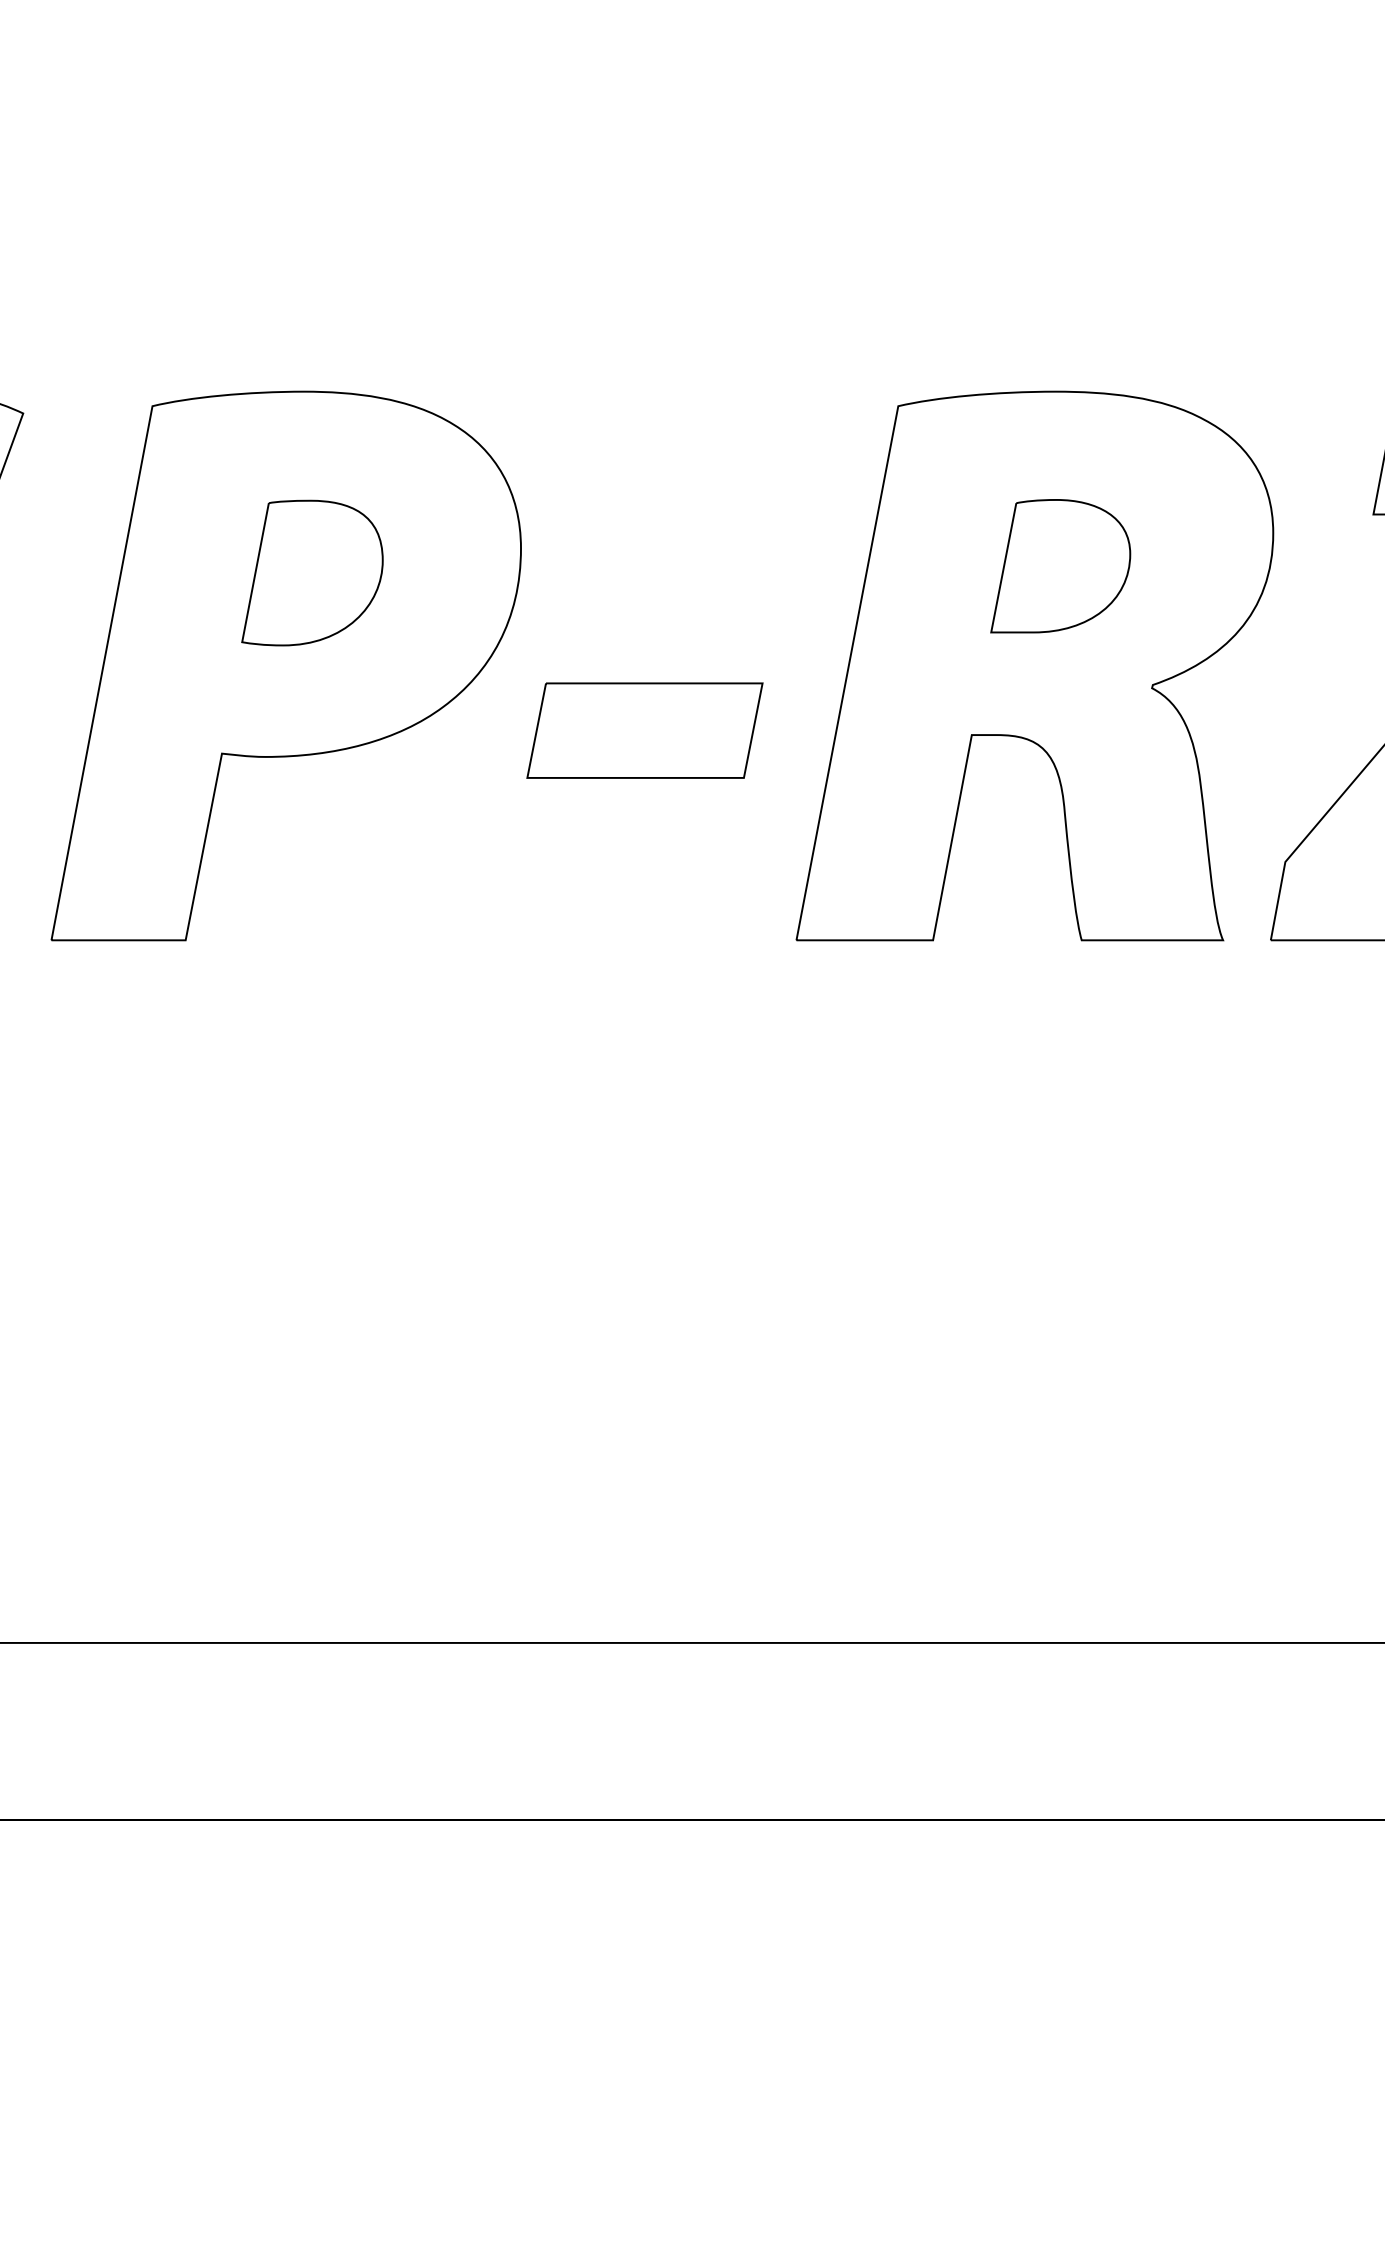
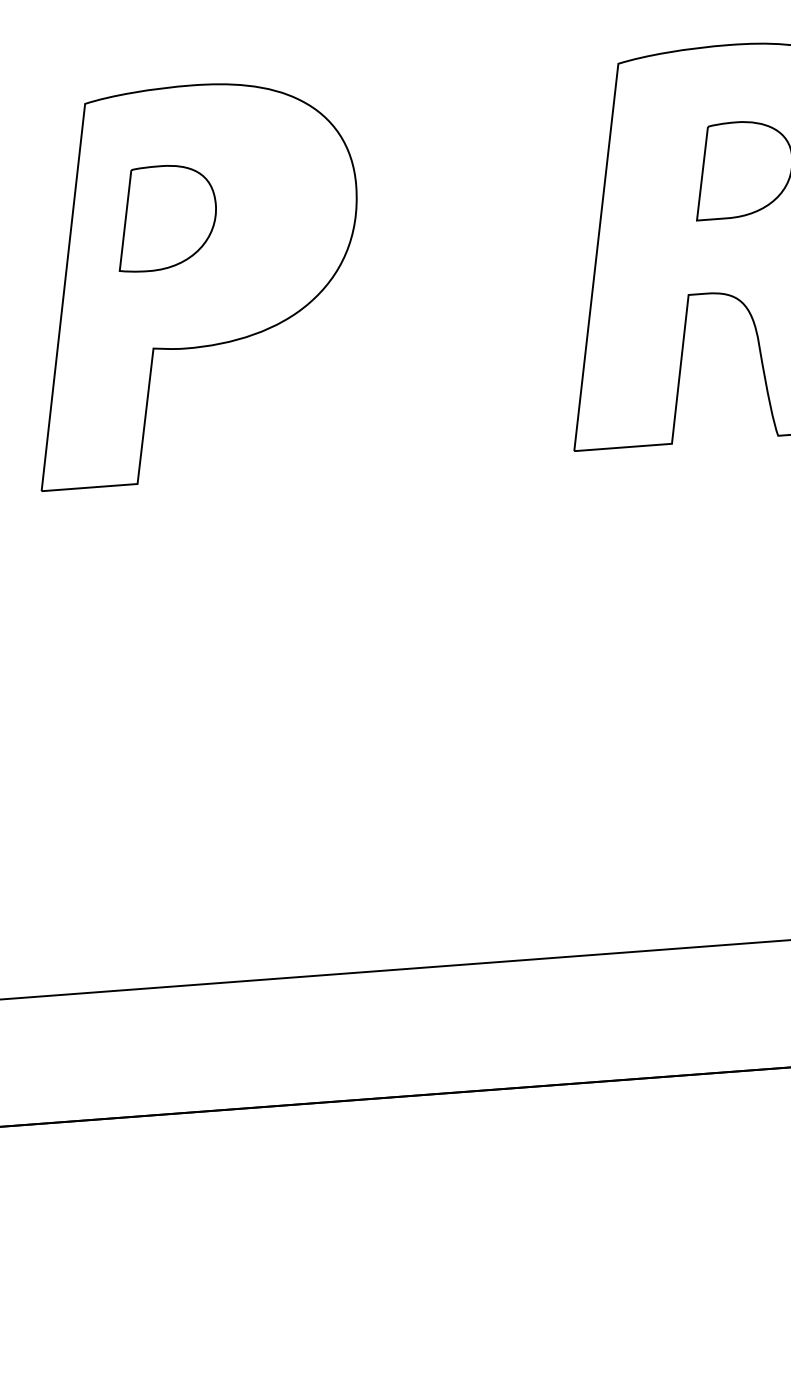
part: (312, 572) -> (166, 217), moved
part: (644, 730) -> (454, 309), removed

